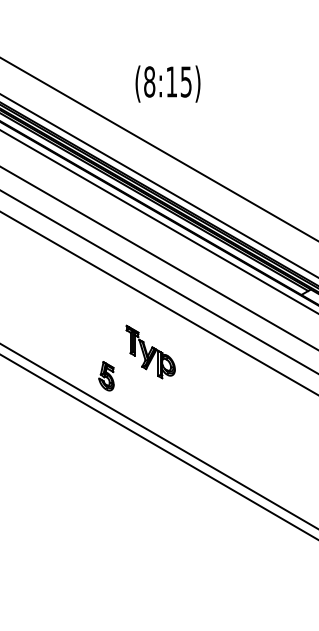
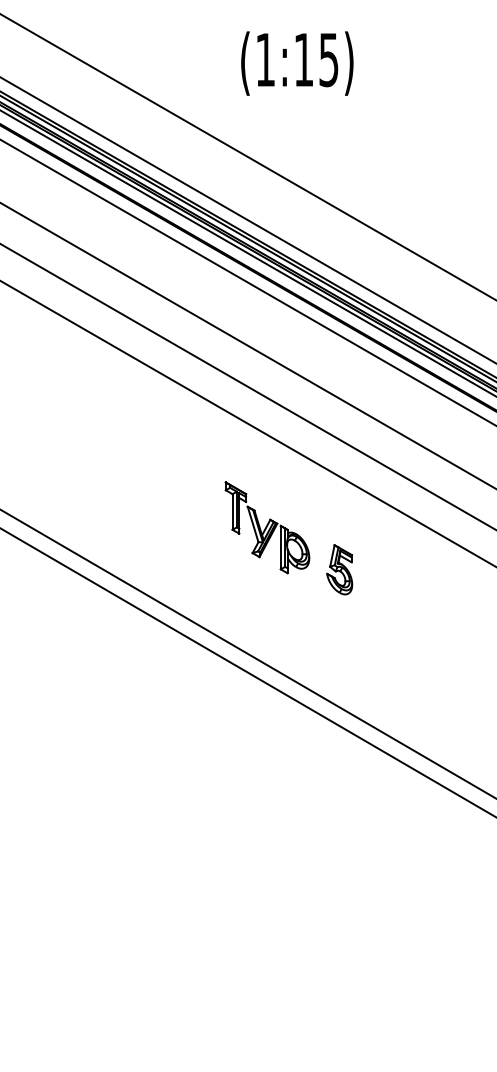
text: (149, 81) -> (265, 59), (8:15) -> (1:15)
part: (106, 376) -> (339, 570), moved

